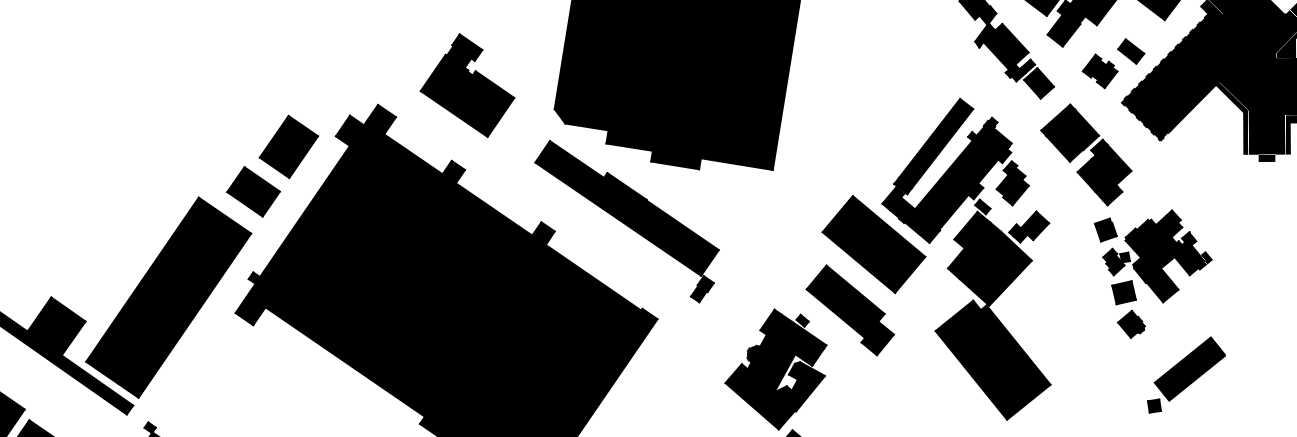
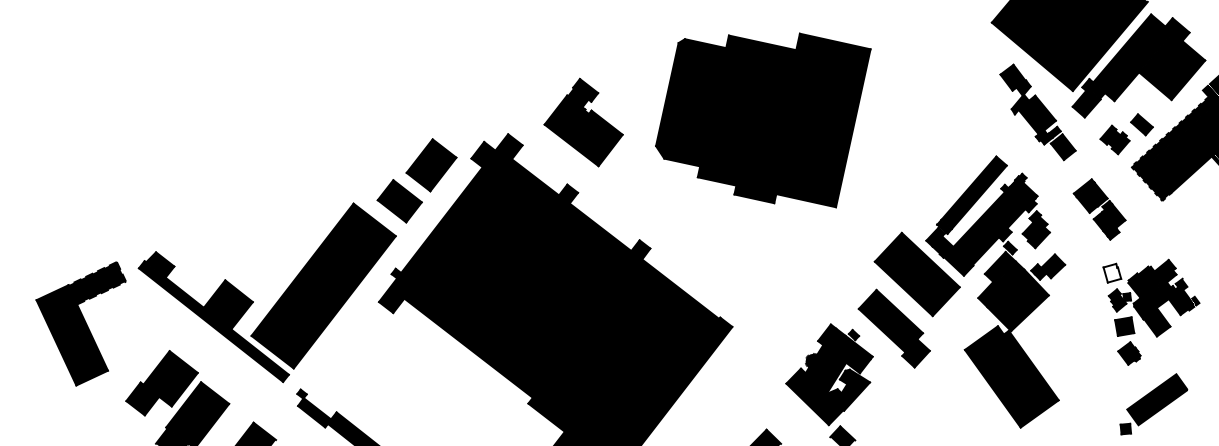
part: (1086, 155) -> (1099, 209), size x0.7
part: (628, 221) -> (712, 243), removed
fill: (1105, 229) -> (1112, 272), removed
part: (1185, 375) -> (1153, 404), moved

